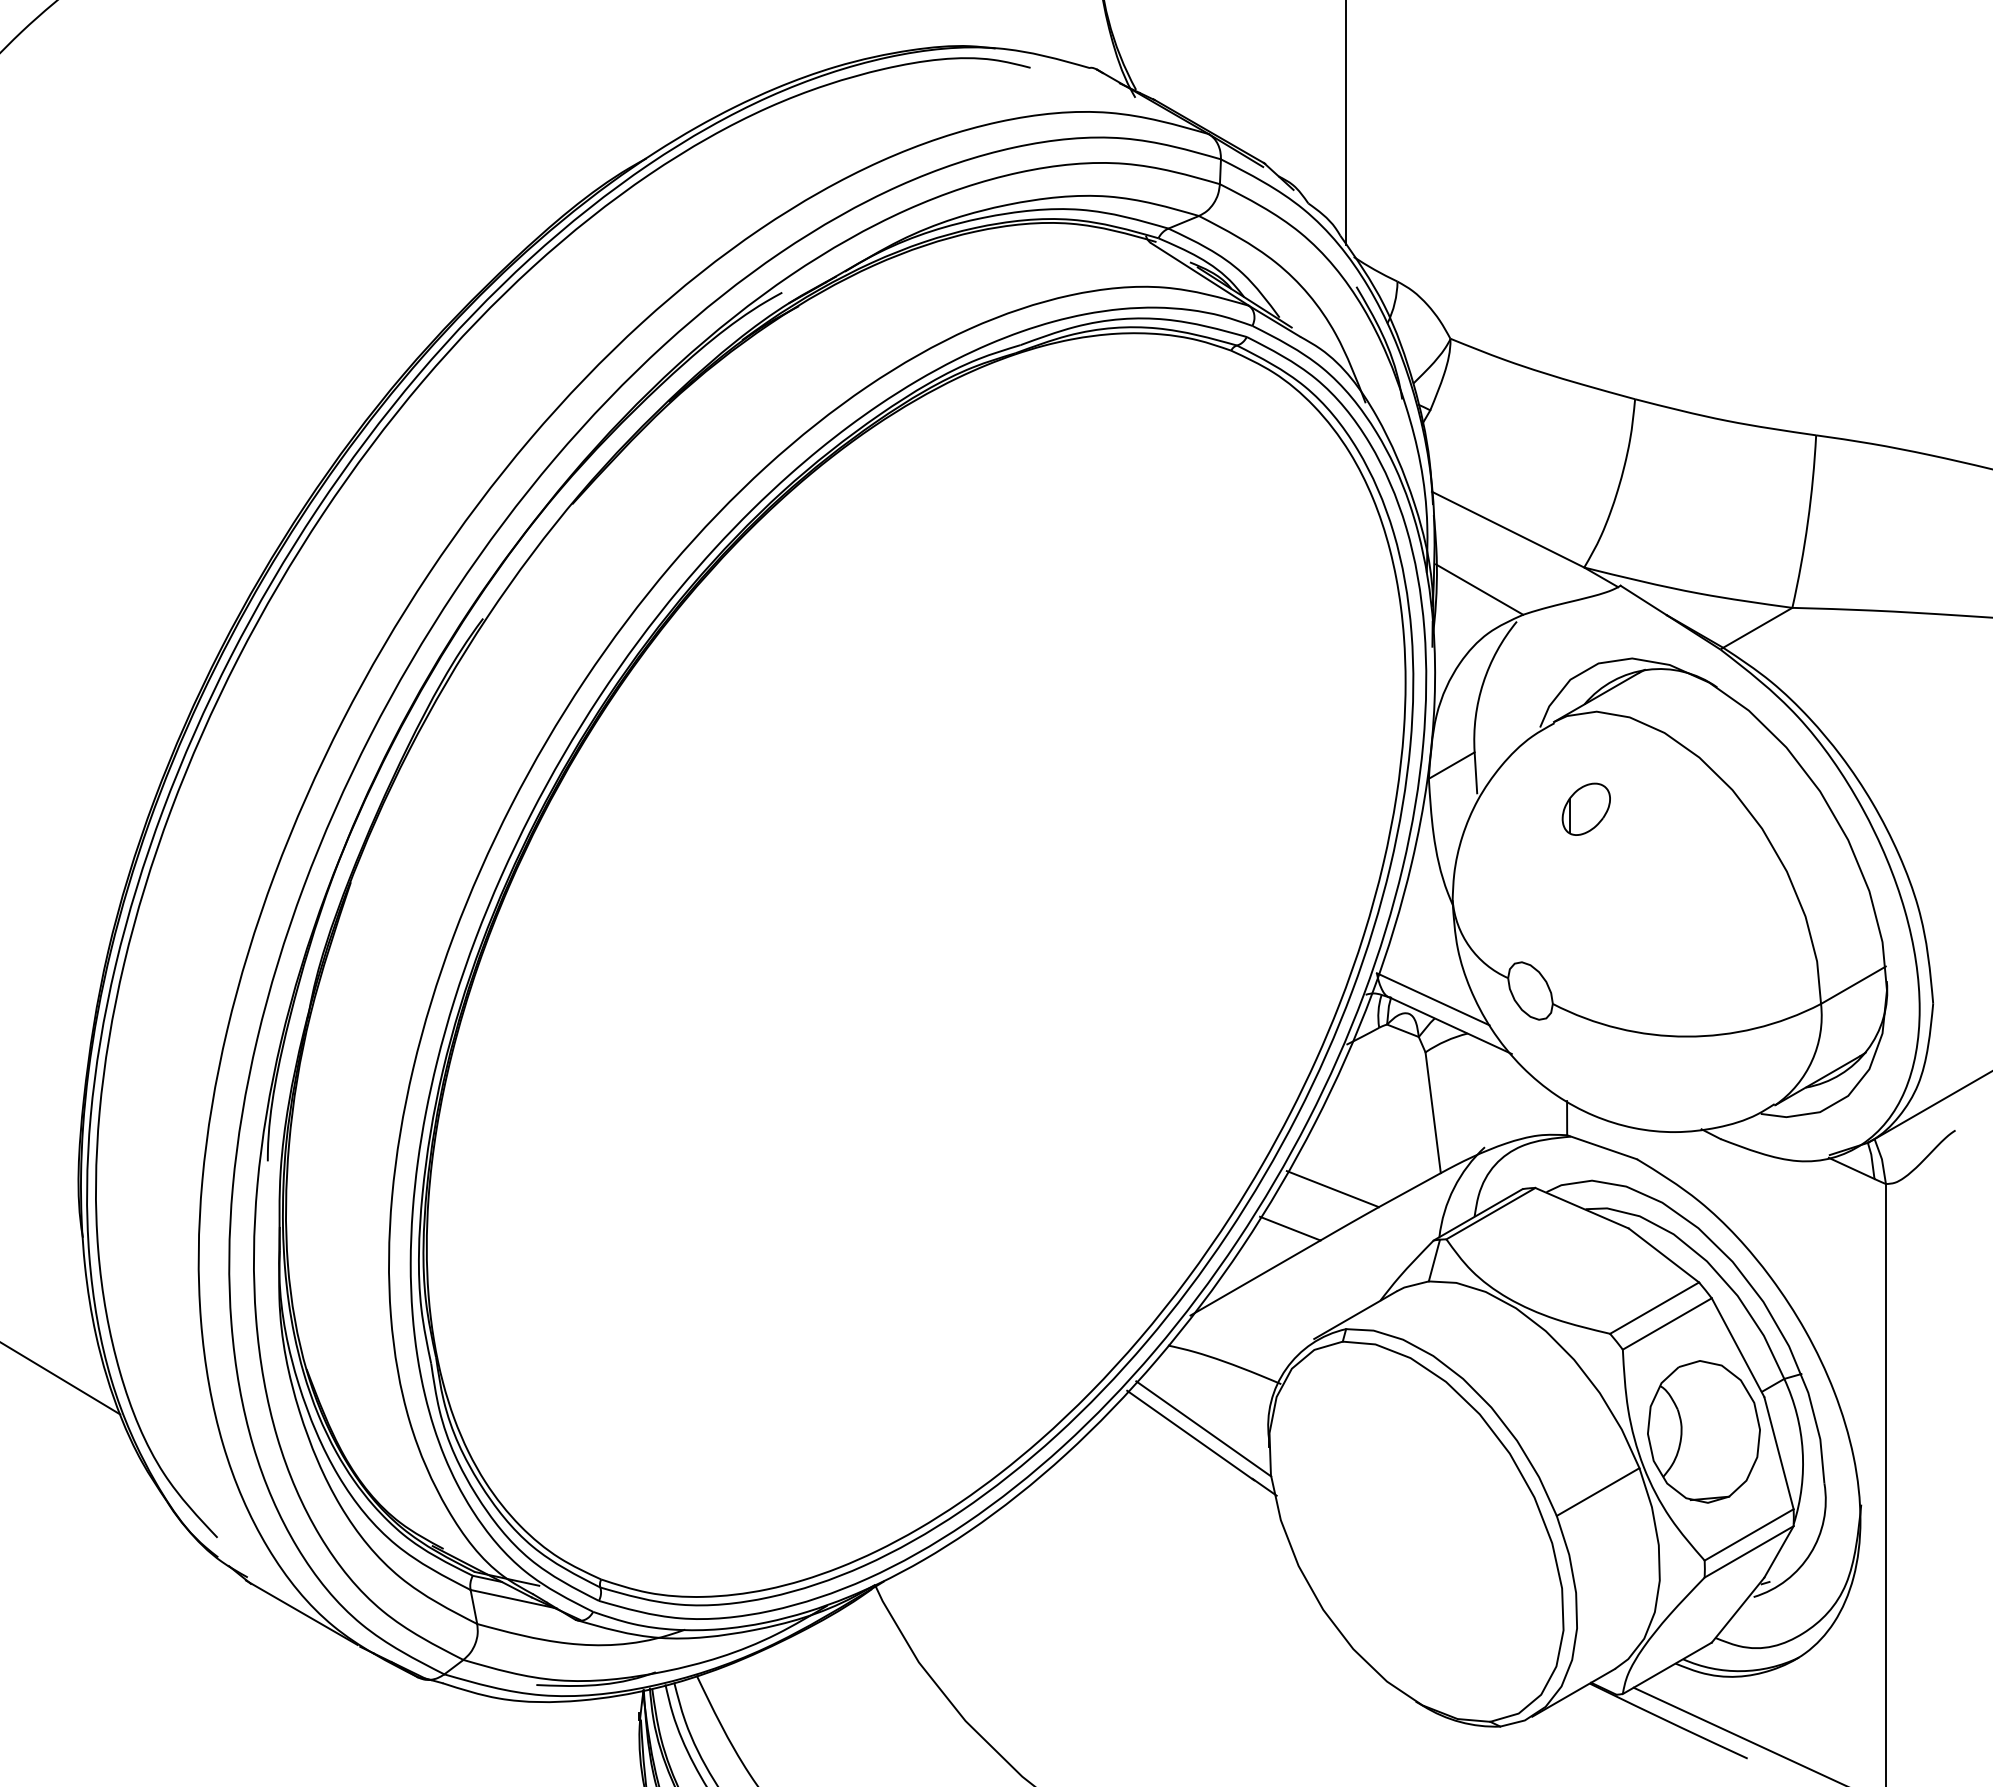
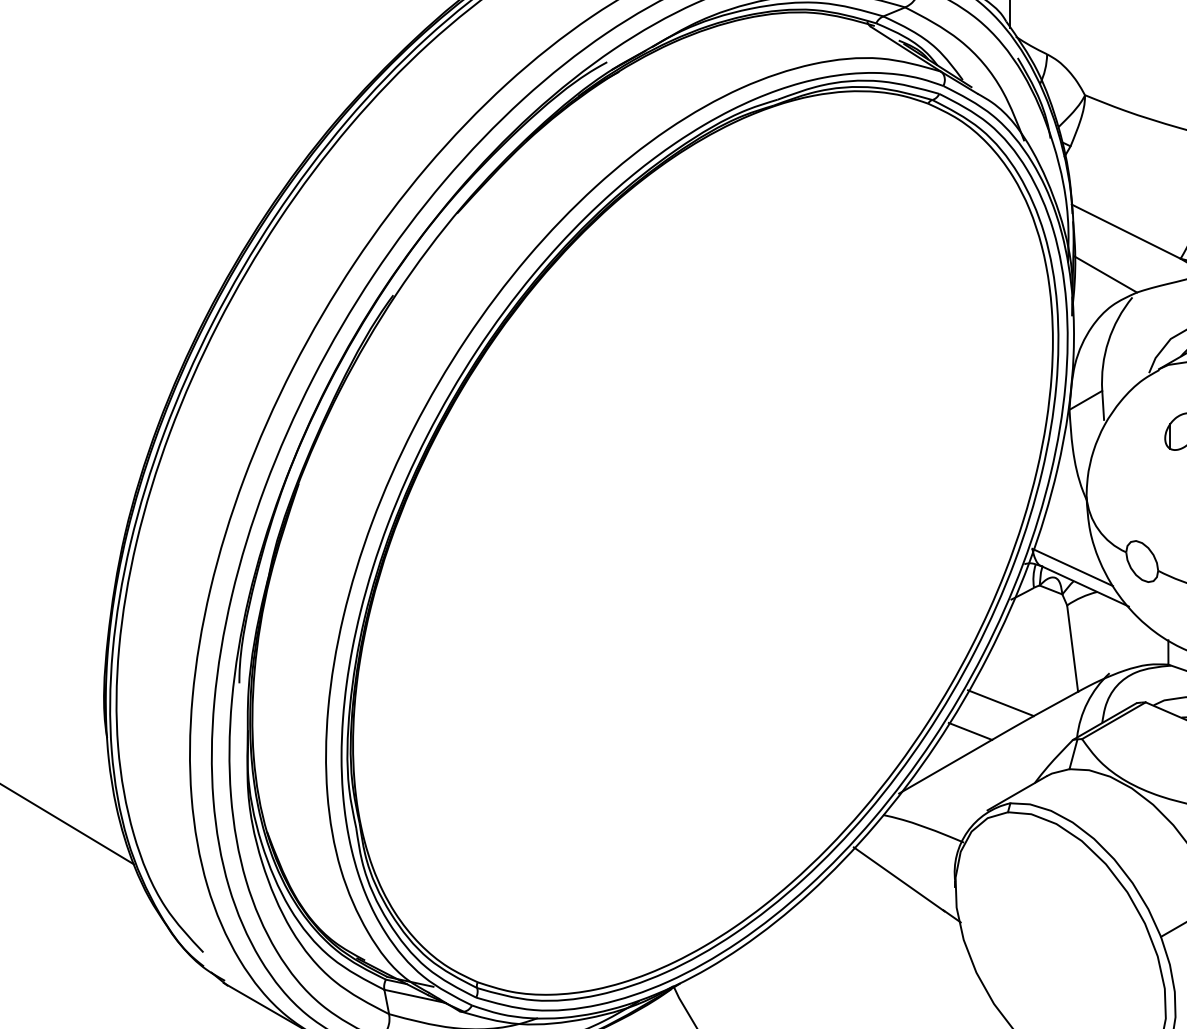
line: (1203, 1428) -> (908, 874), removed

